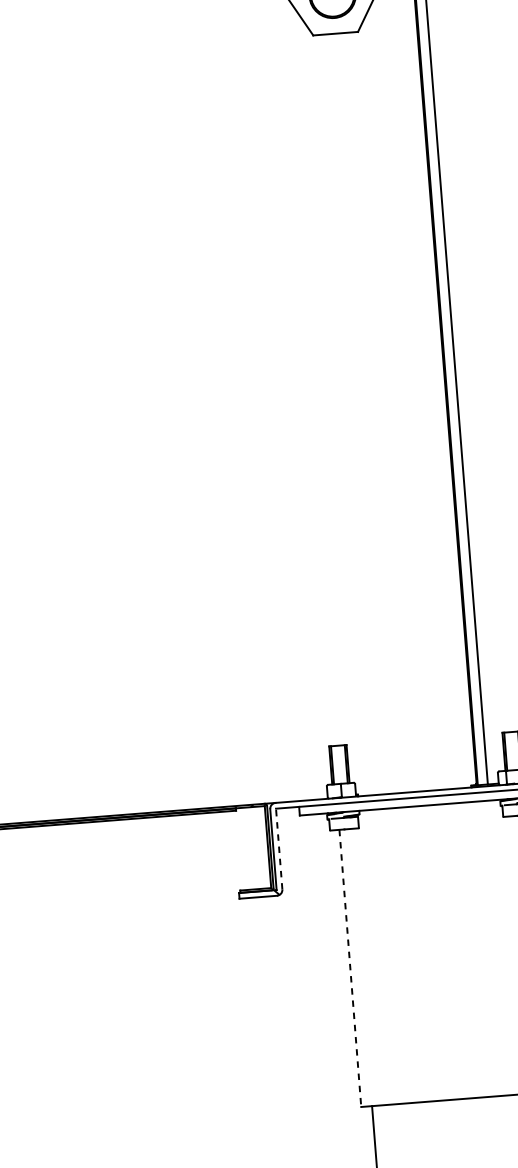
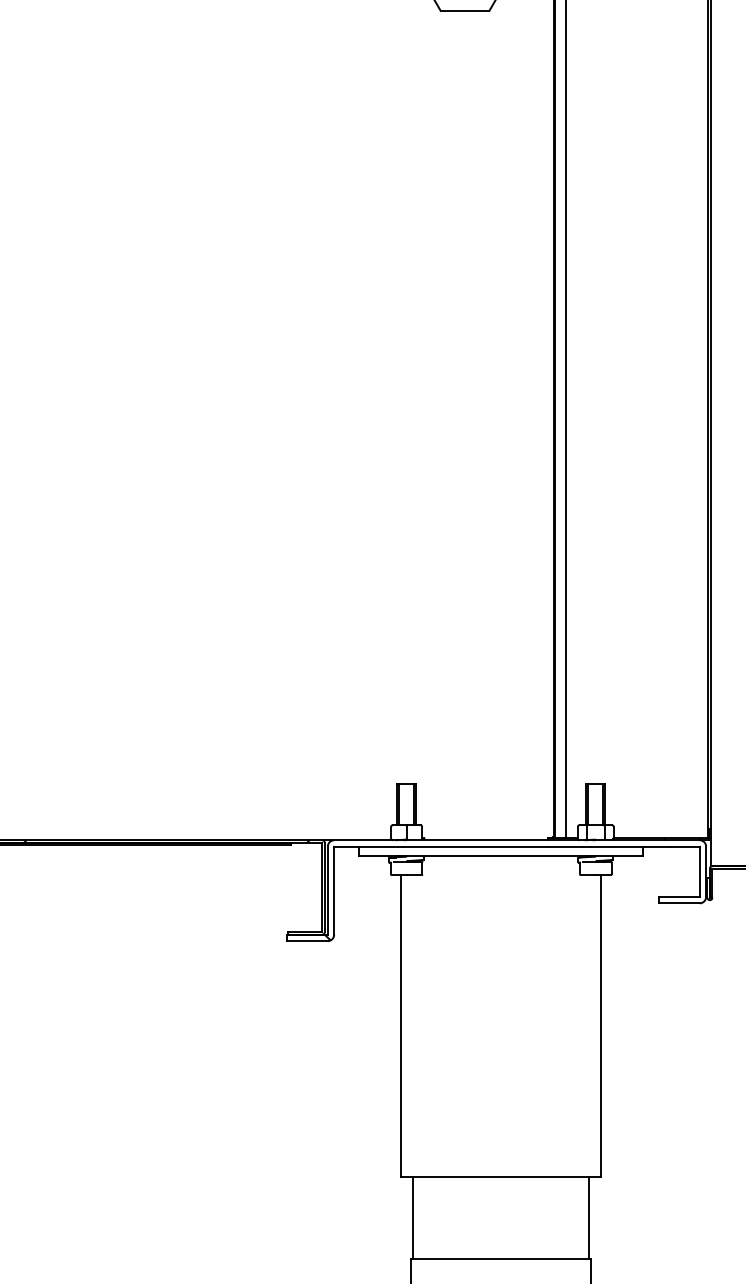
line: (279, 848) -> (334, 890), dashed -> solid
line: (350, 968) -> (401, 1026), dashed -> solid

